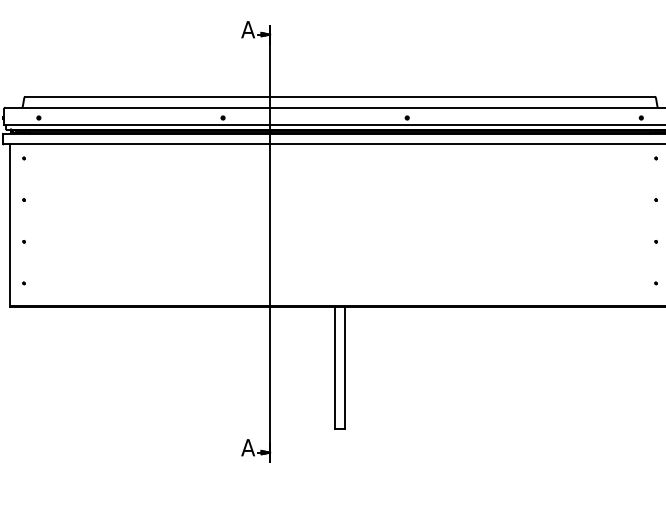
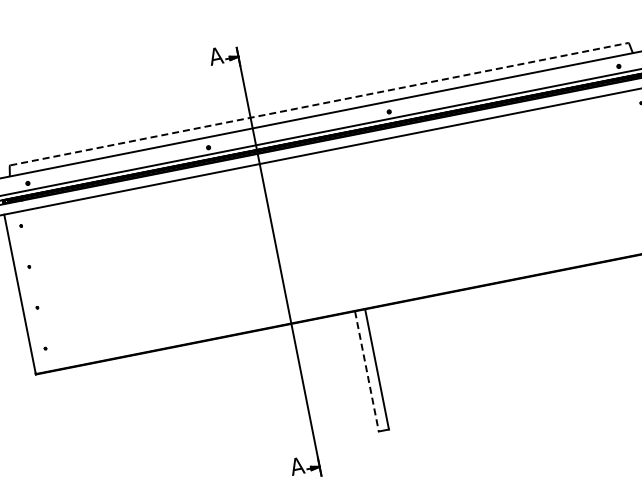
line: (340, 96) -> (319, 103), solid -> dashed
line: (334, 368) -> (366, 371), solid -> dashed

